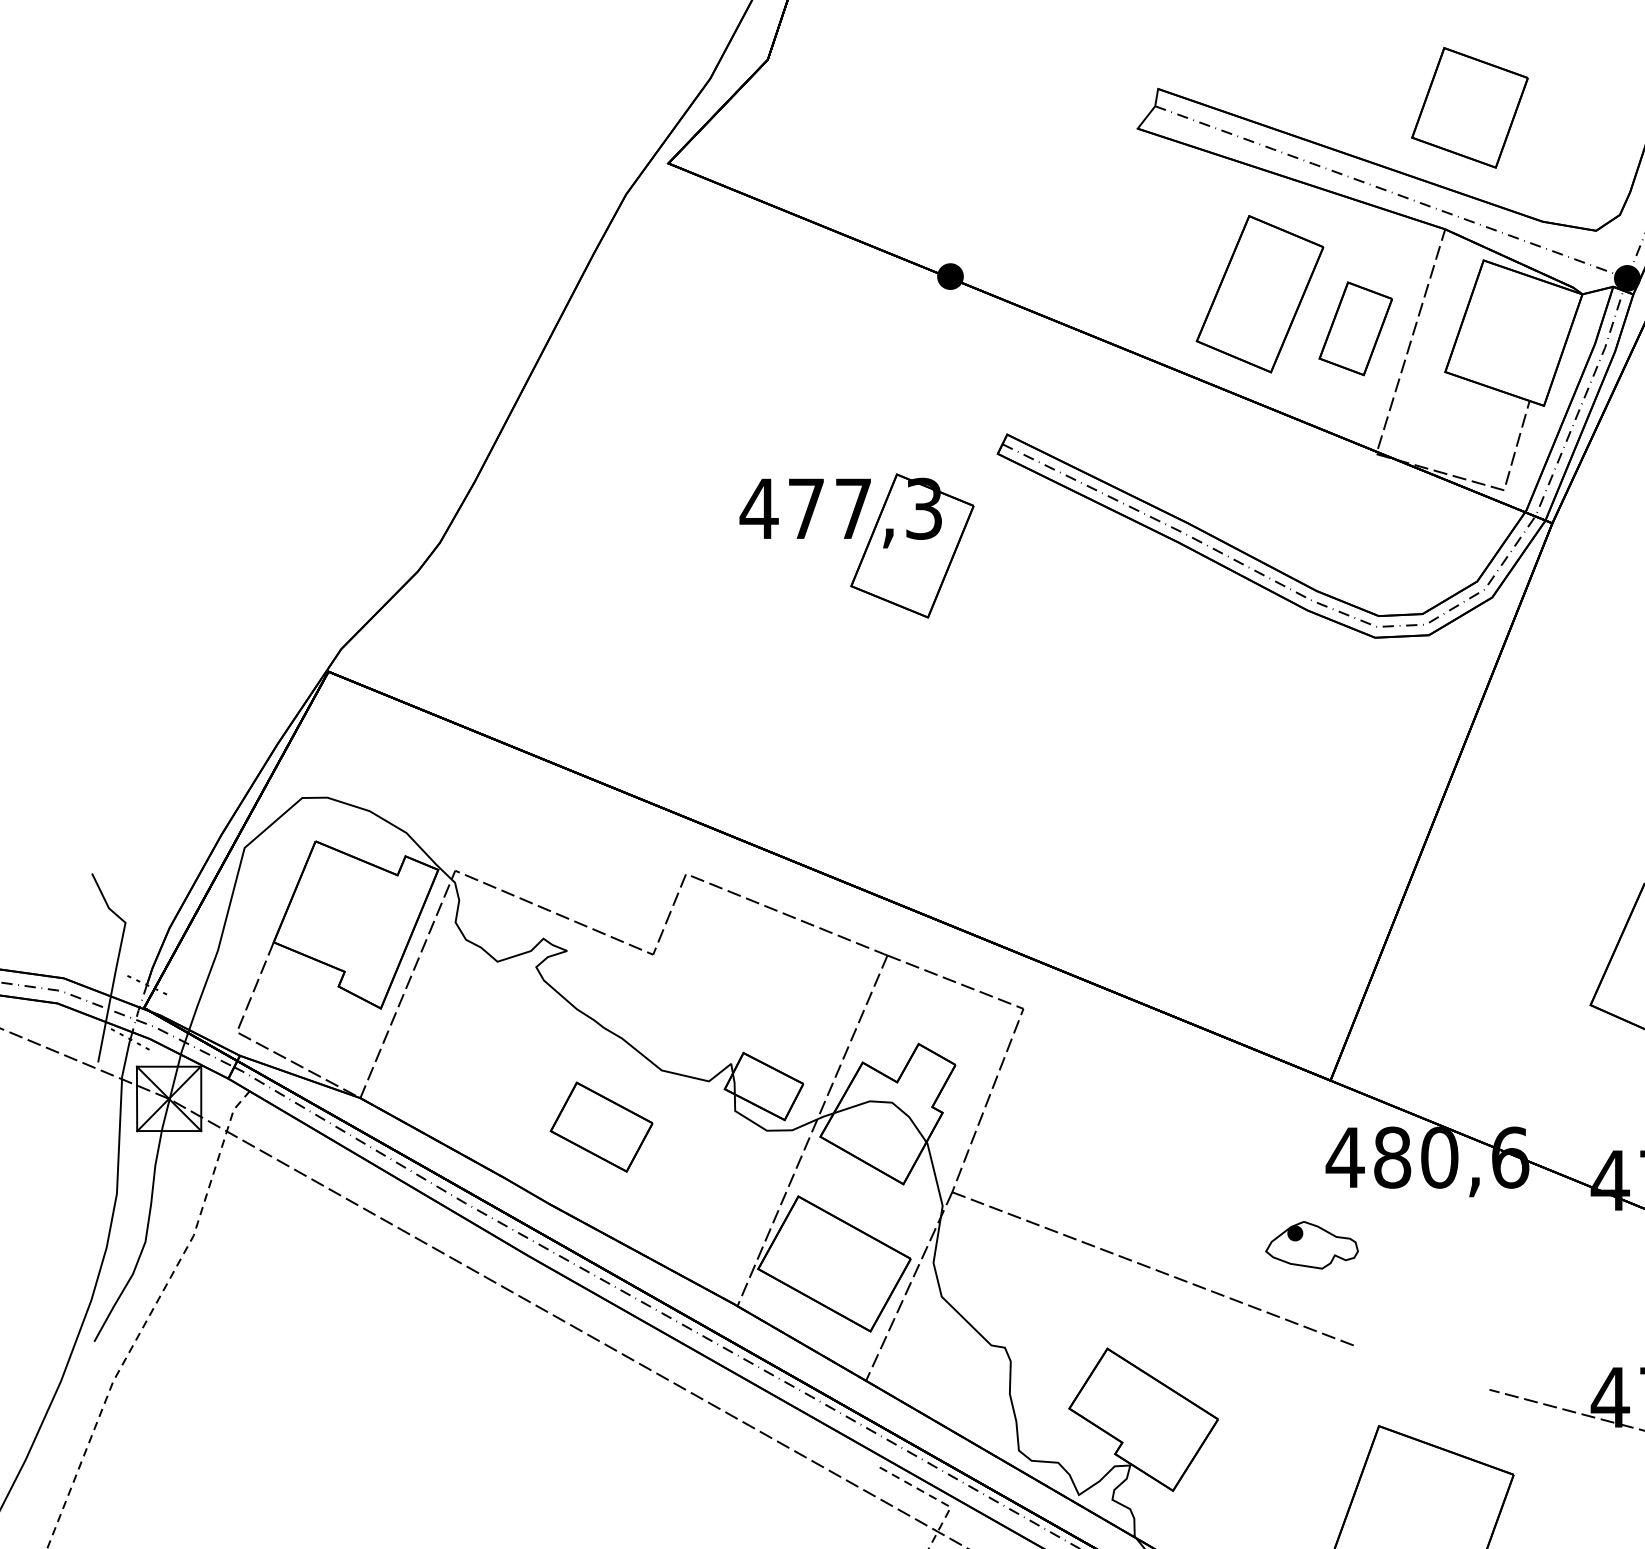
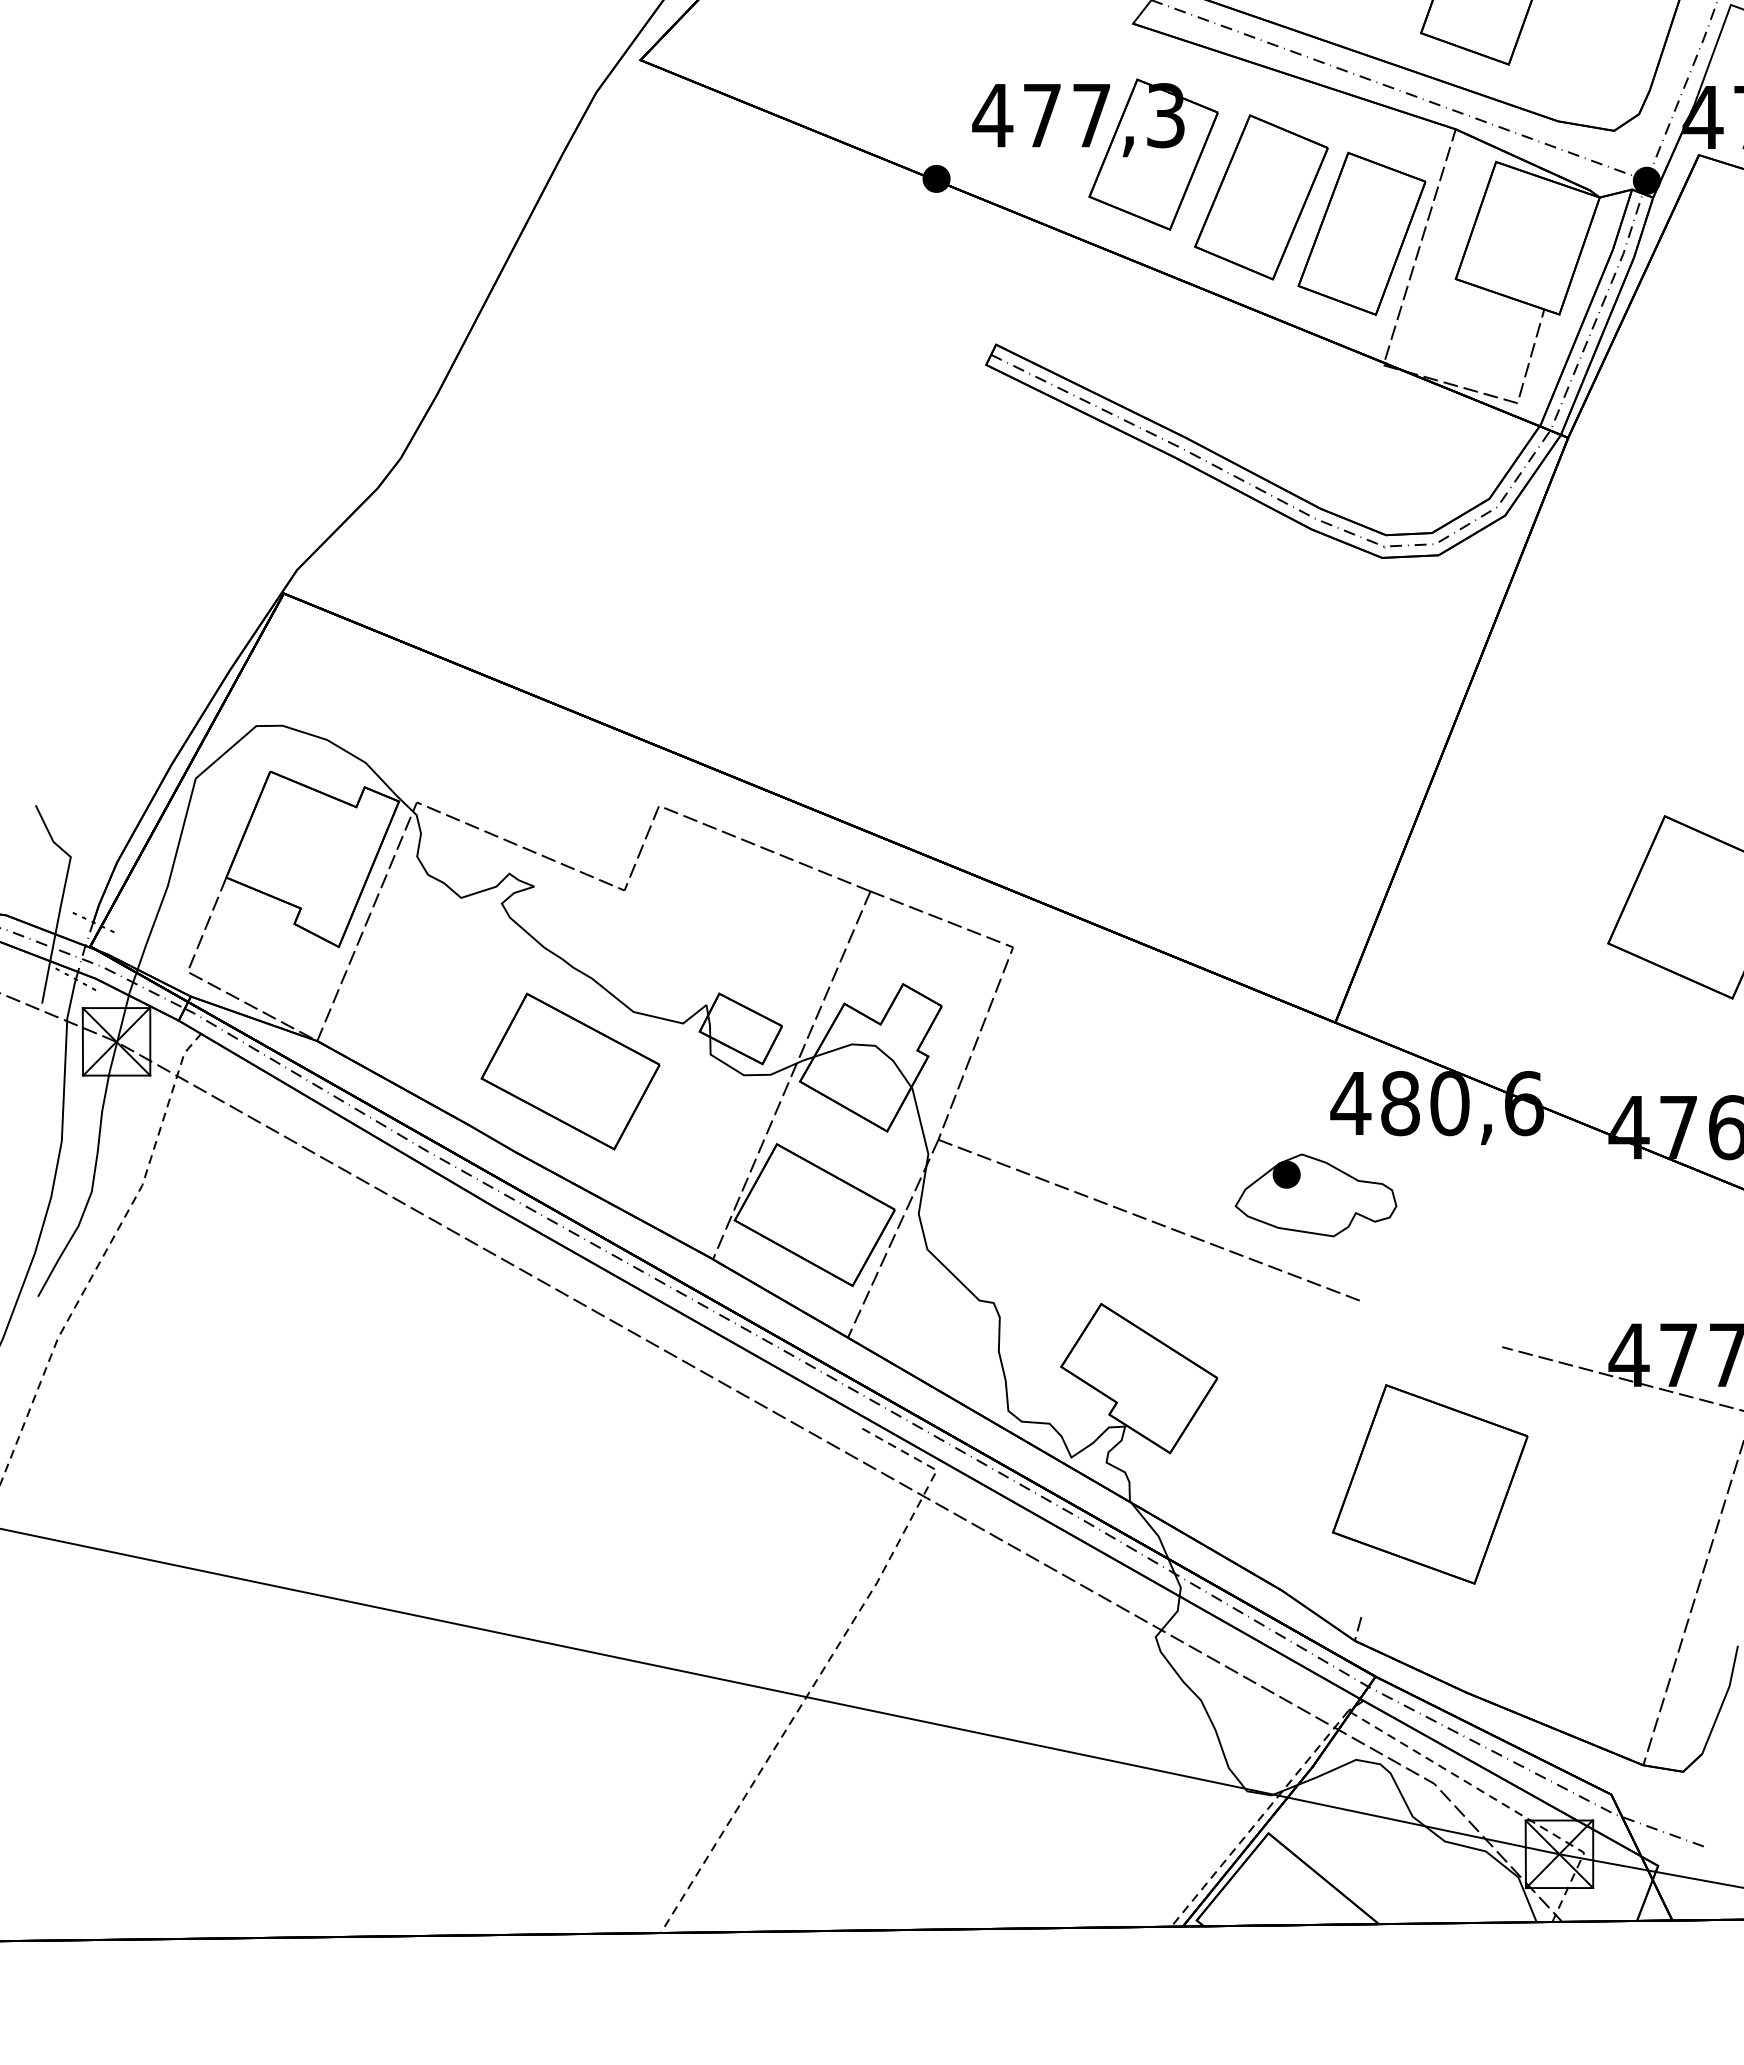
part: (1355, 328) -> (1361, 233), size x1.67
part: (865, 547) -> (1104, 156), moved
part: (601, 1127) -> (570, 1071), size x1.67
part: (1311, 1245) -> (1315, 1195), size x1.67

